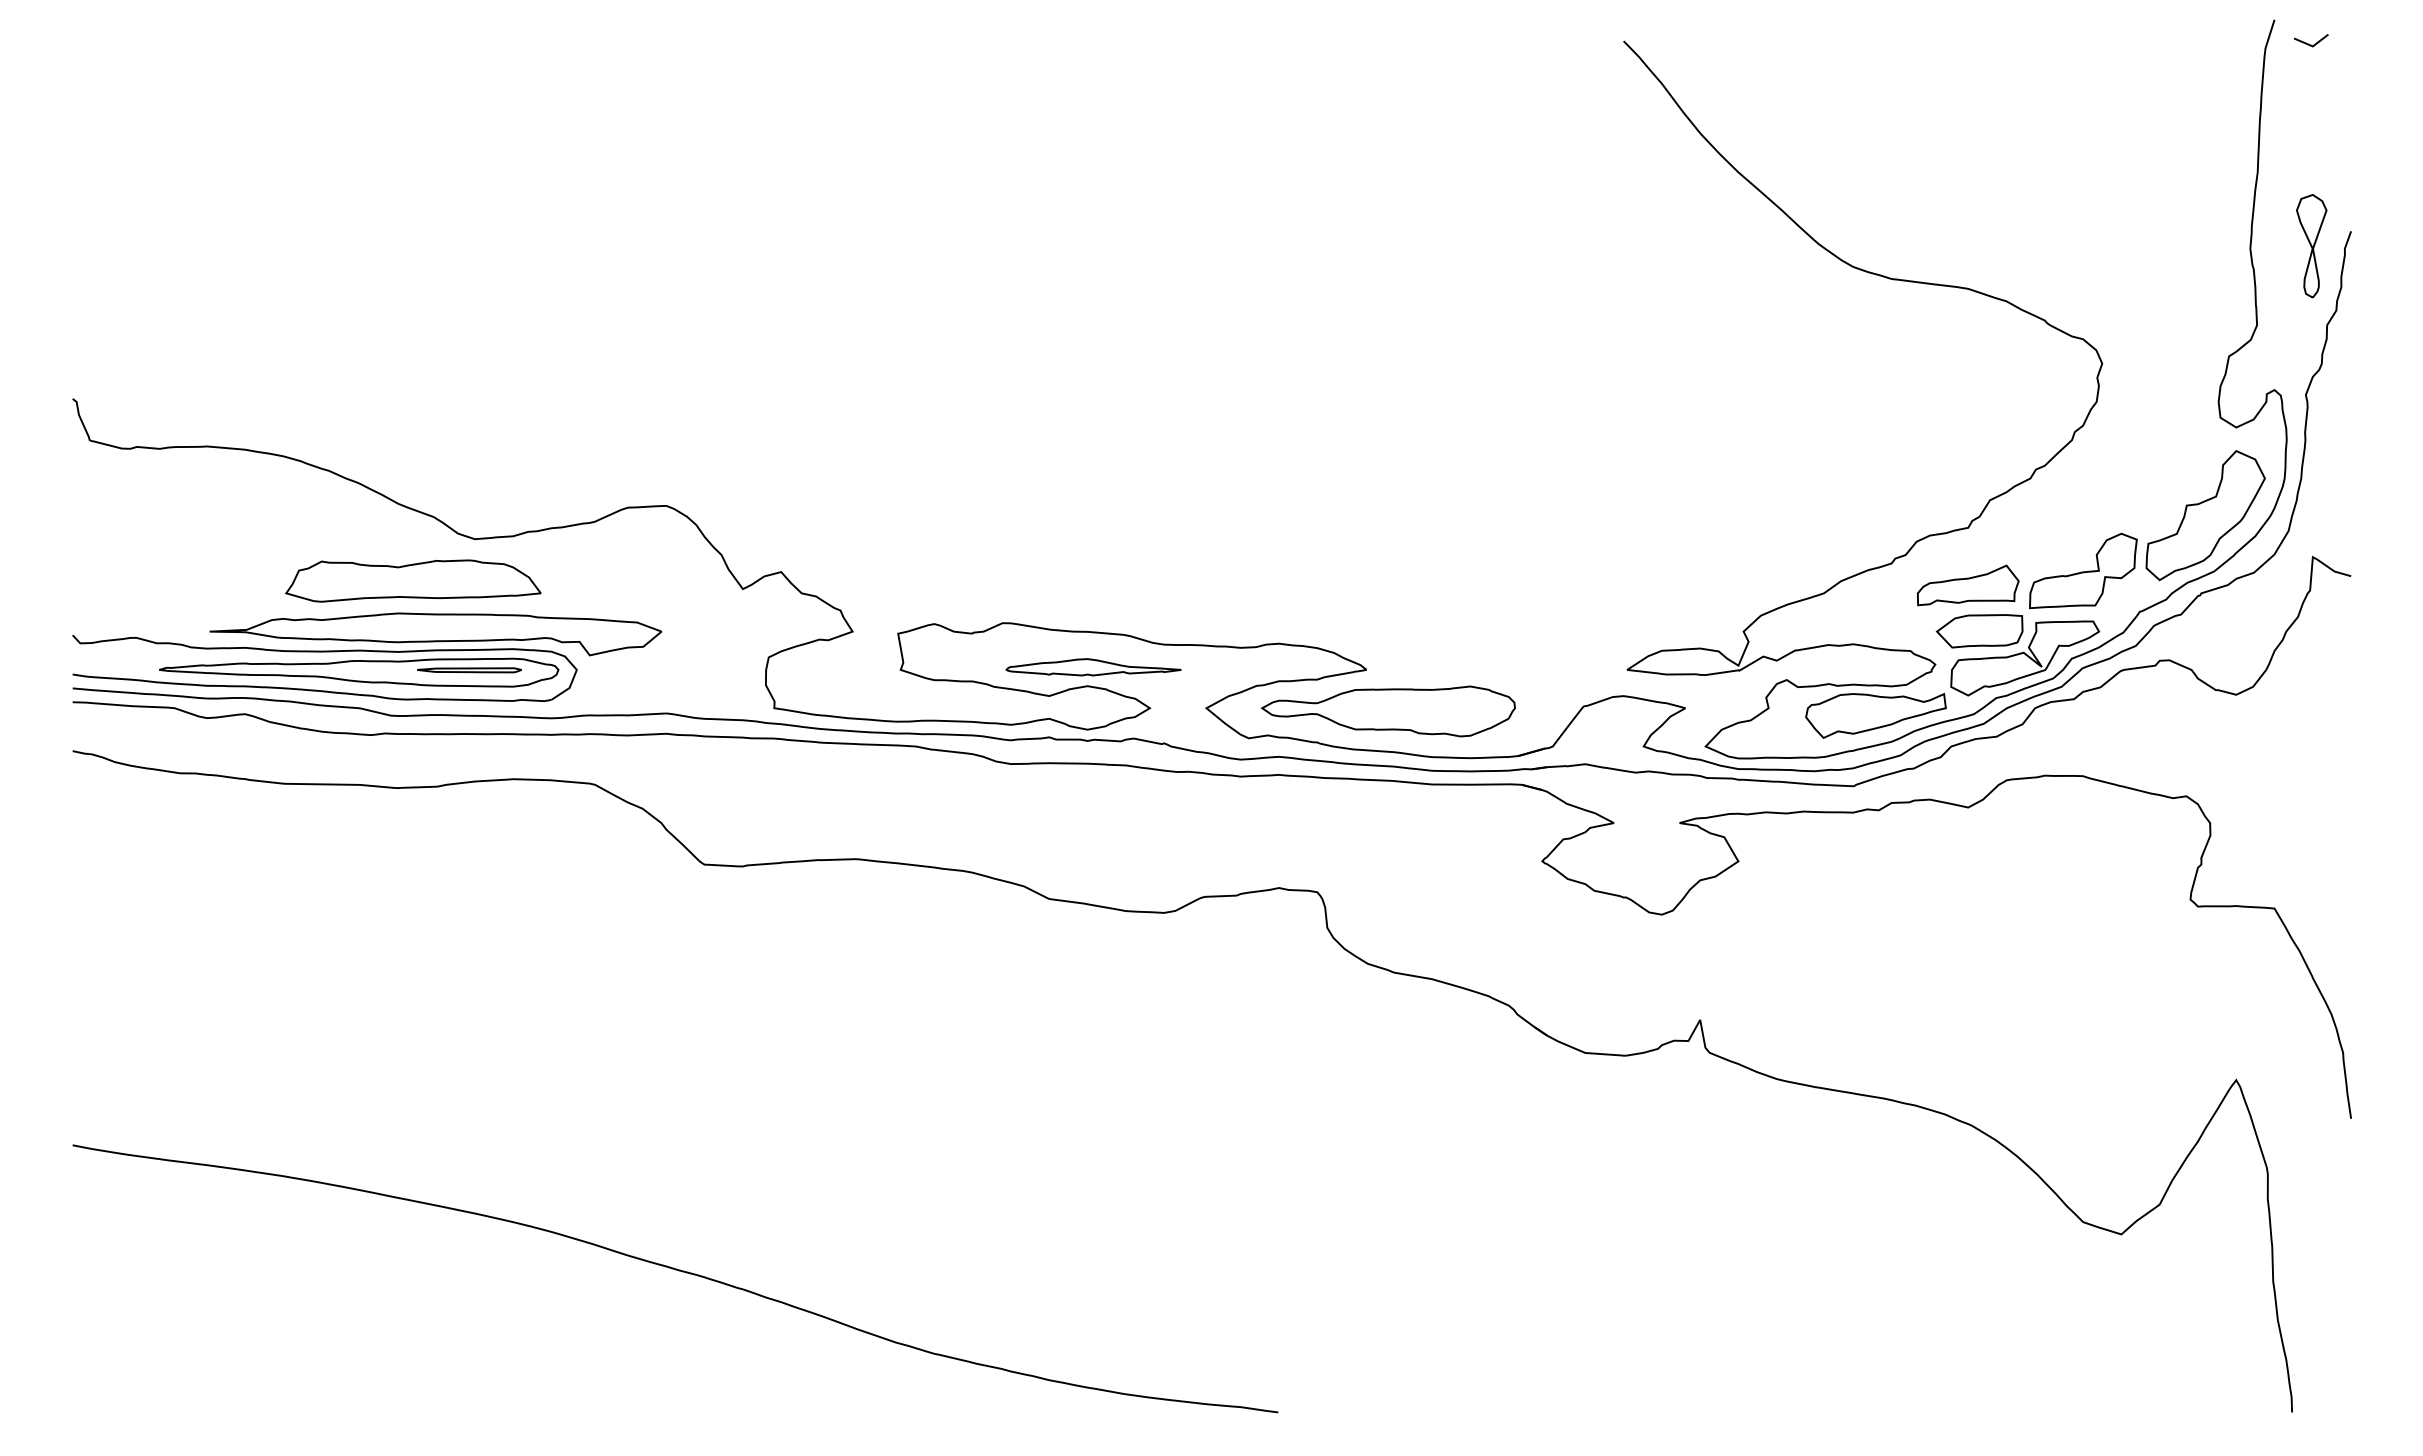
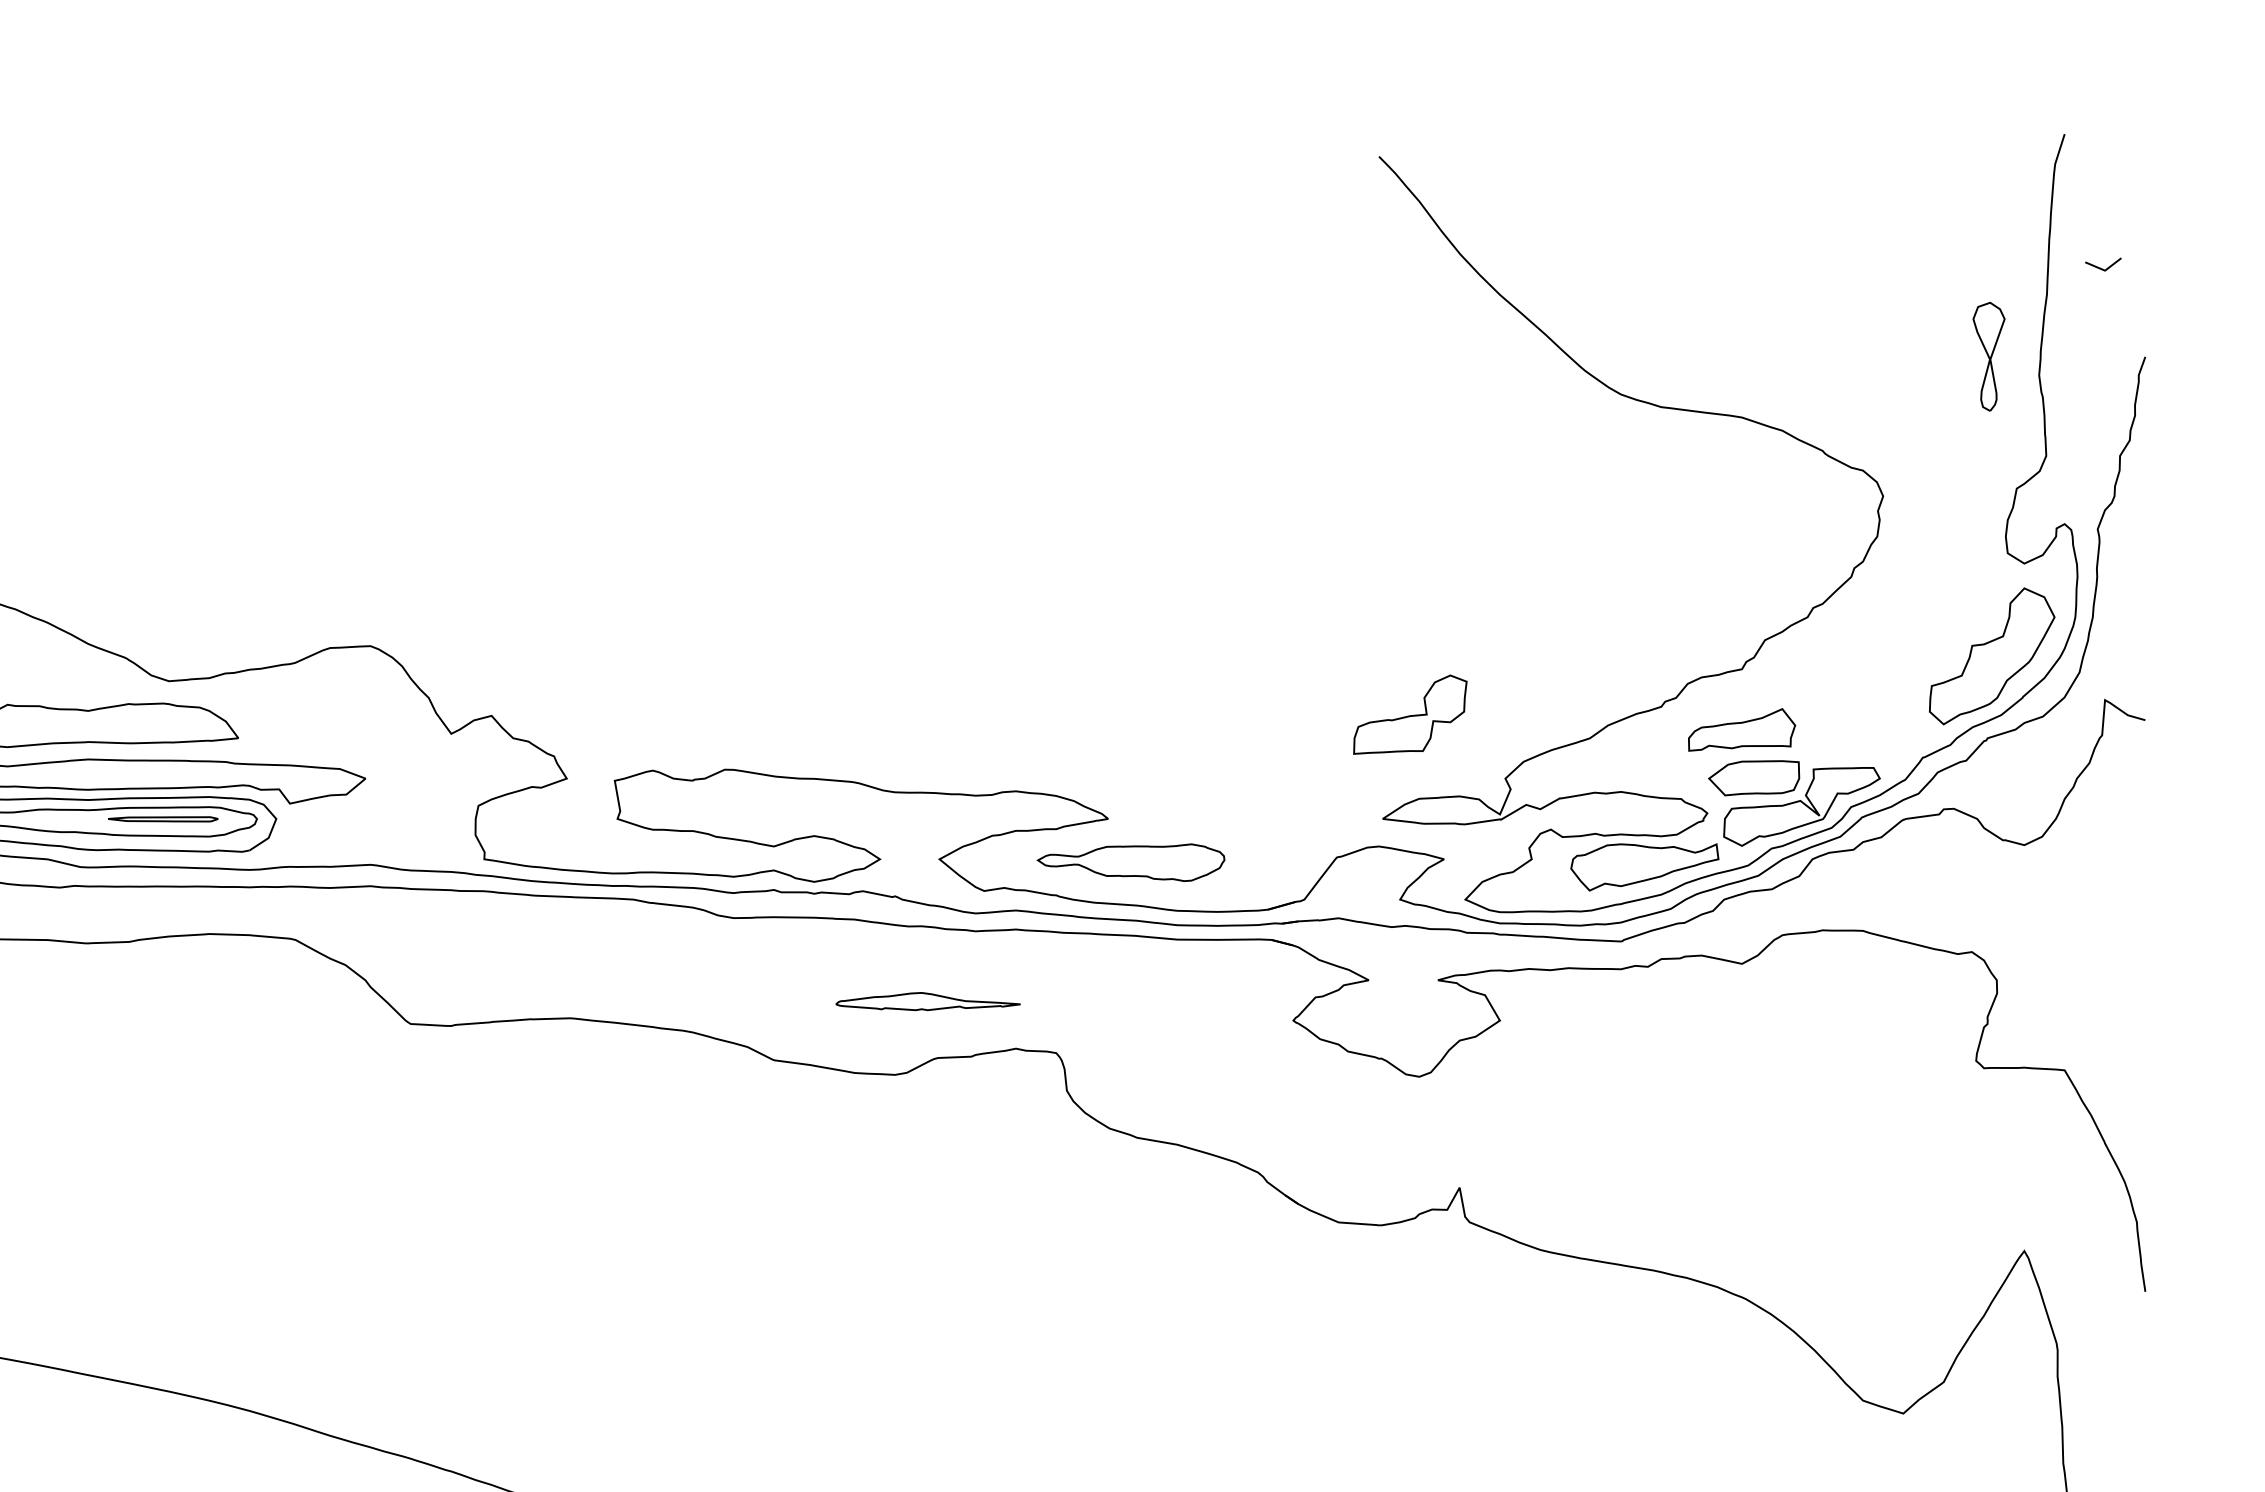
line: (2311, 44) -> (2103, 268), moved
part: (2311, 246) -> (1988, 357), moved
part: (2083, 570) -> (1410, 714), moved
part: (1093, 667) -> (928, 1001), moved
part: (1387, 711) -> (1130, 862), size x0.7

